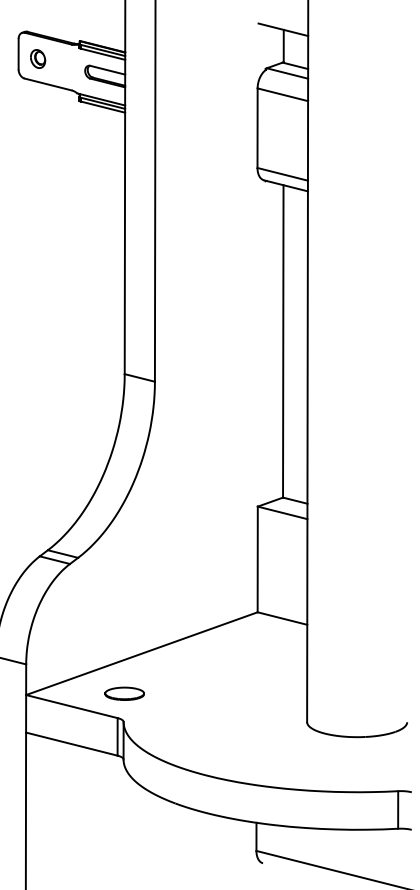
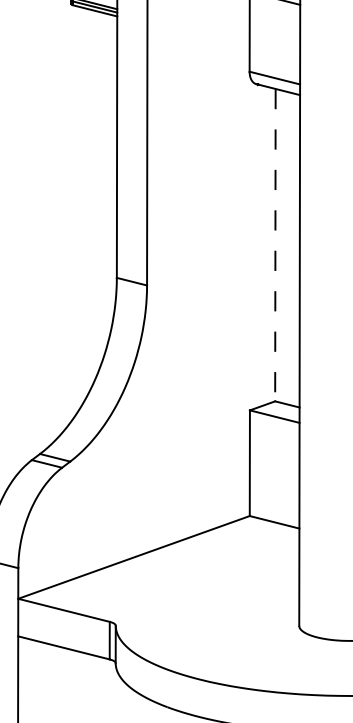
line: (283, 341) -> (275, 245), solid -> dashed
part: (124, 693) -> (116, 597), removed

